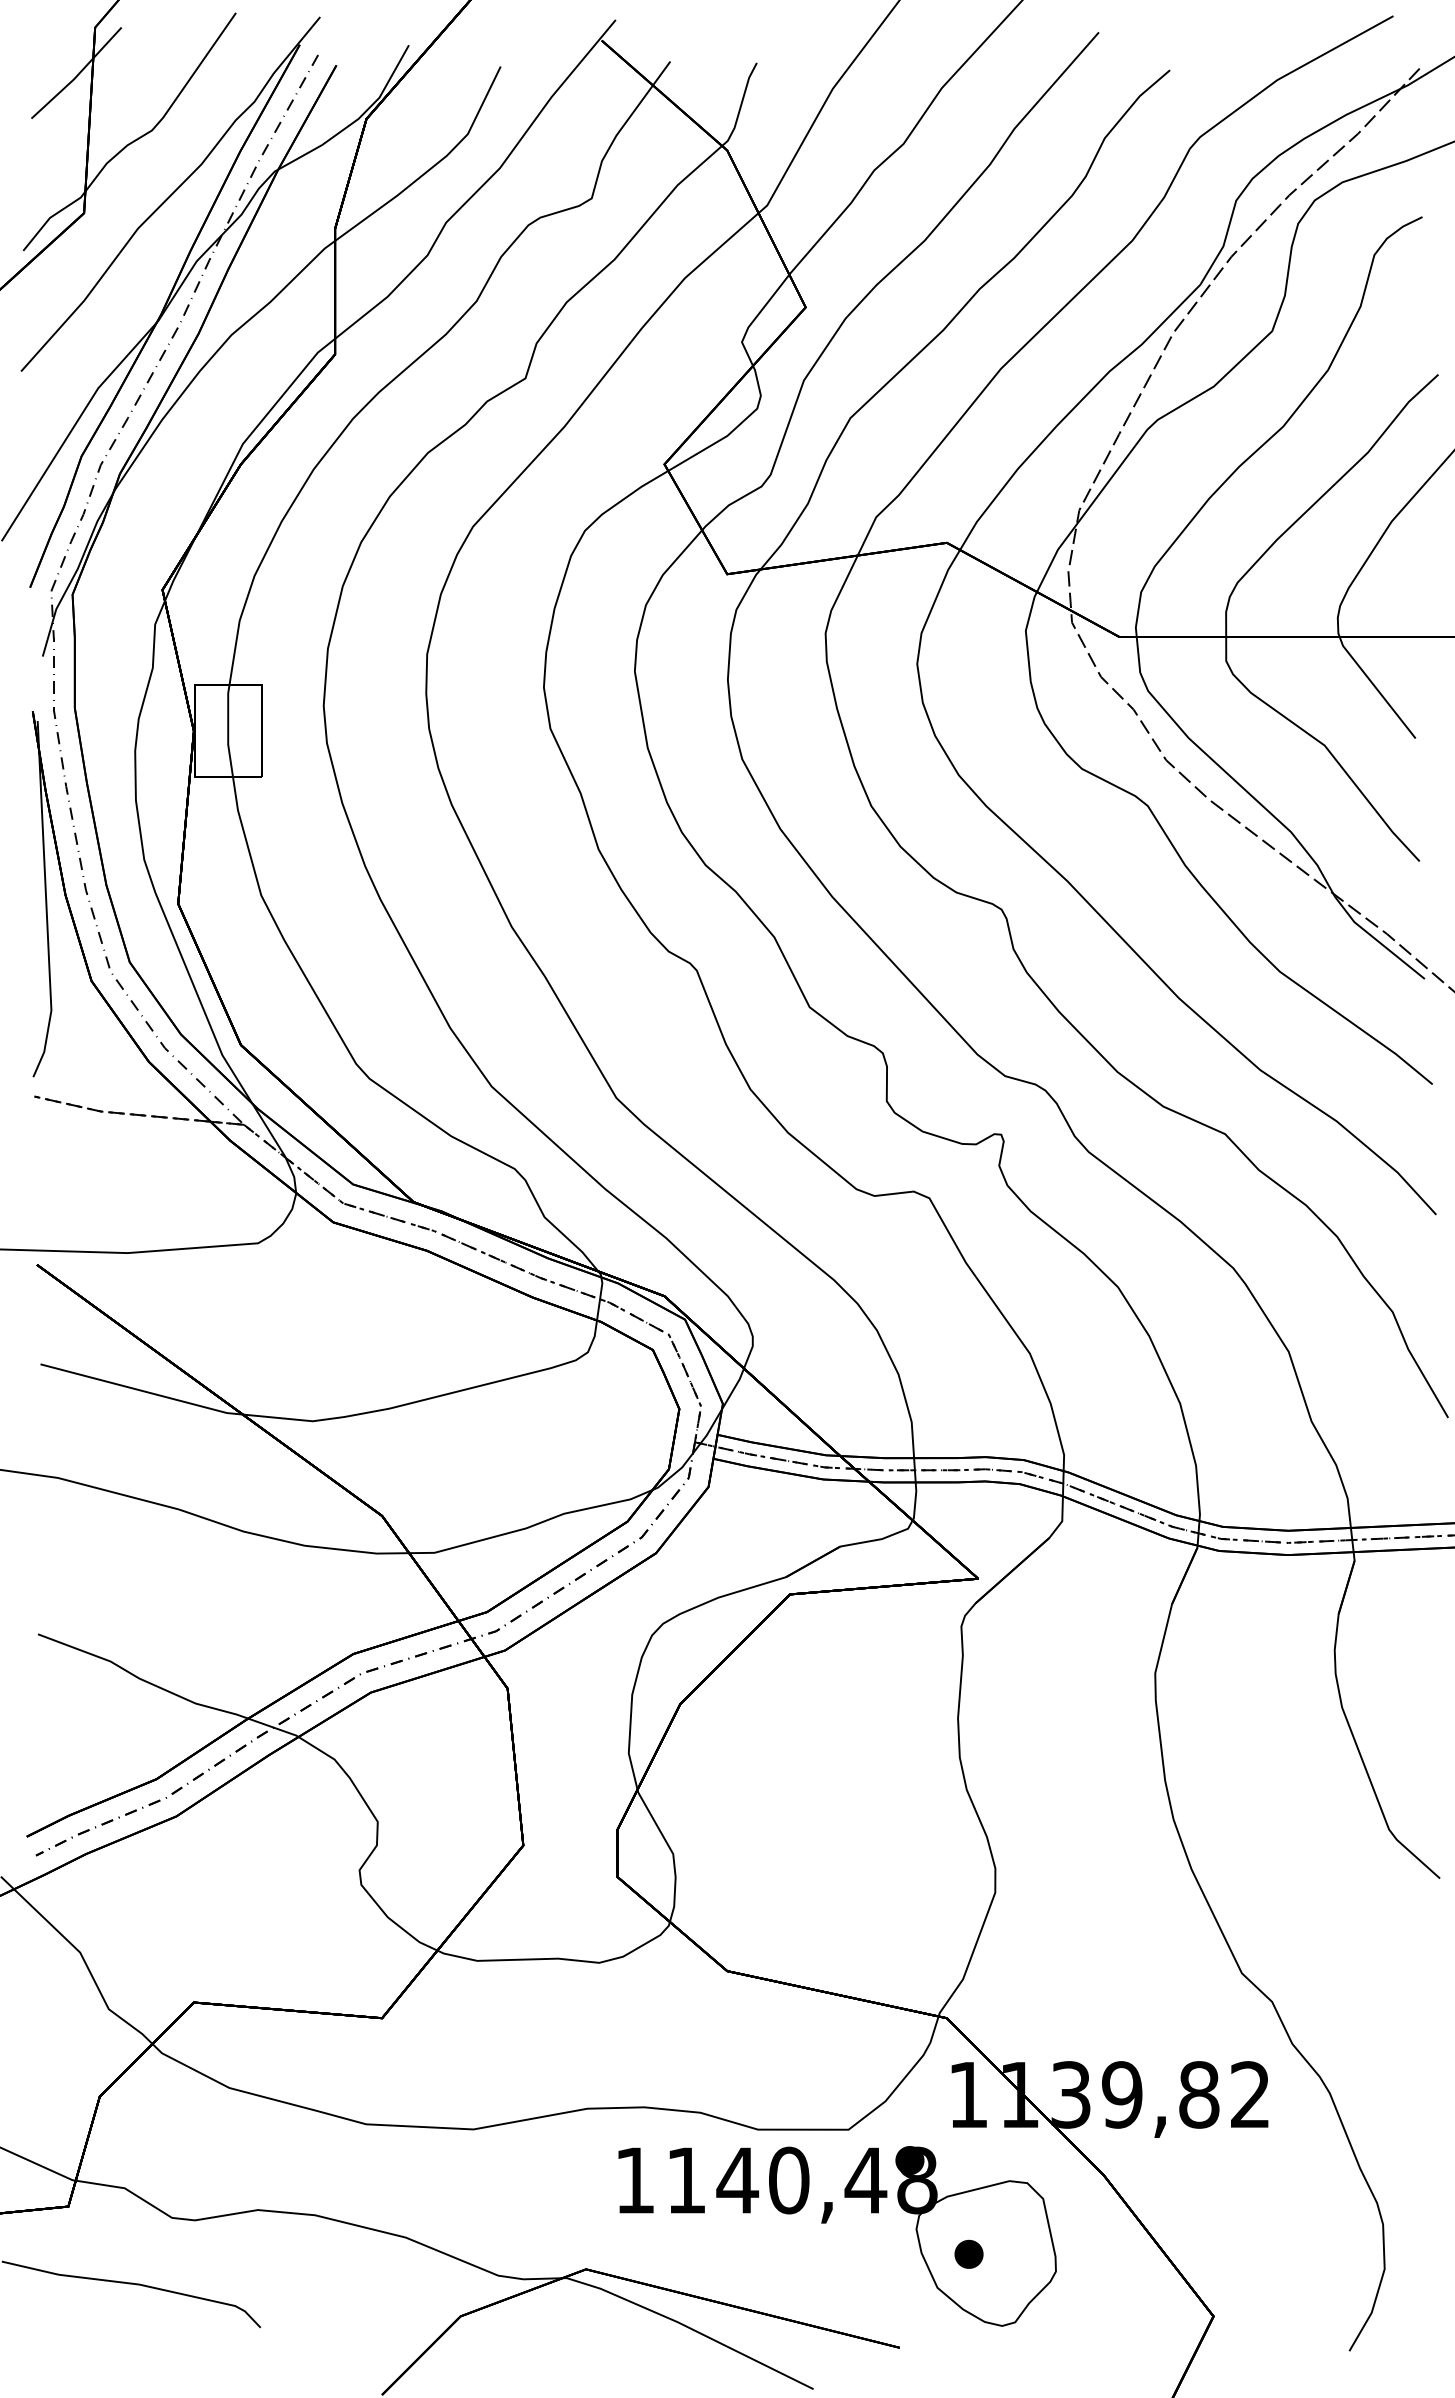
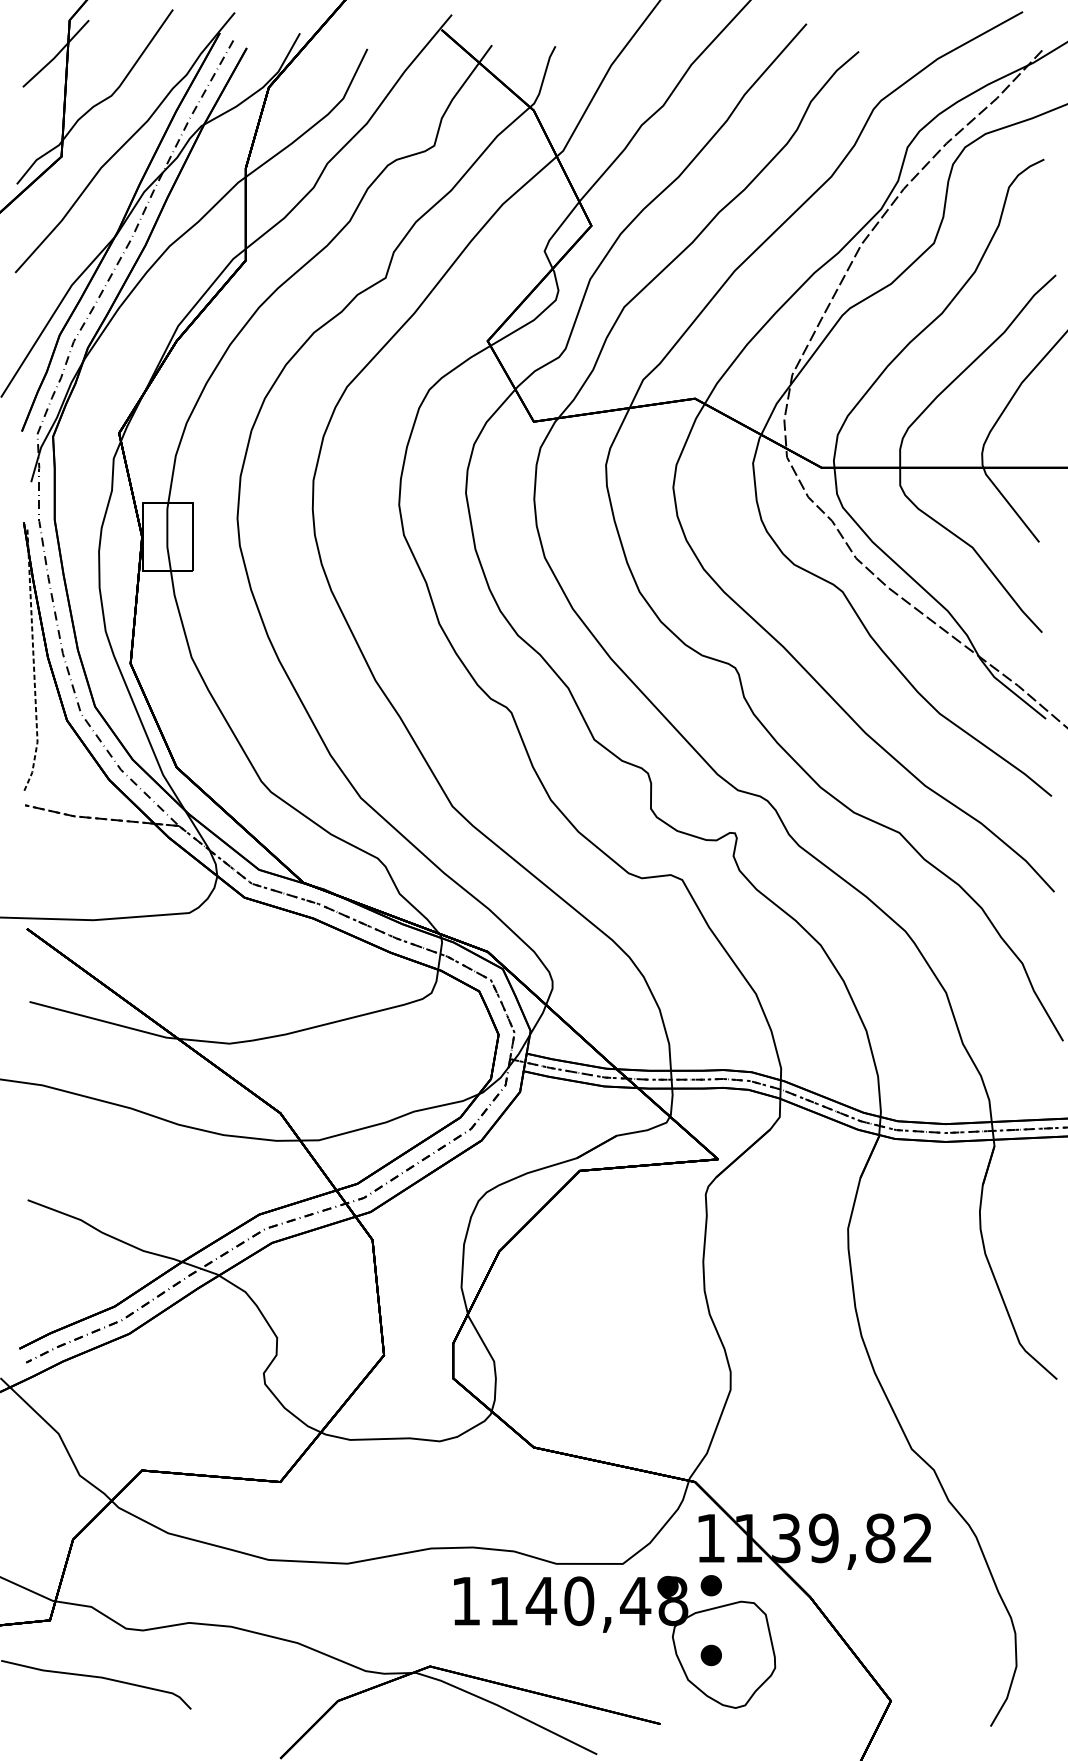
line: (46, 902) -> (33, 662), solid -> dashed
part: (968, 2158) -> (710, 1585), added

